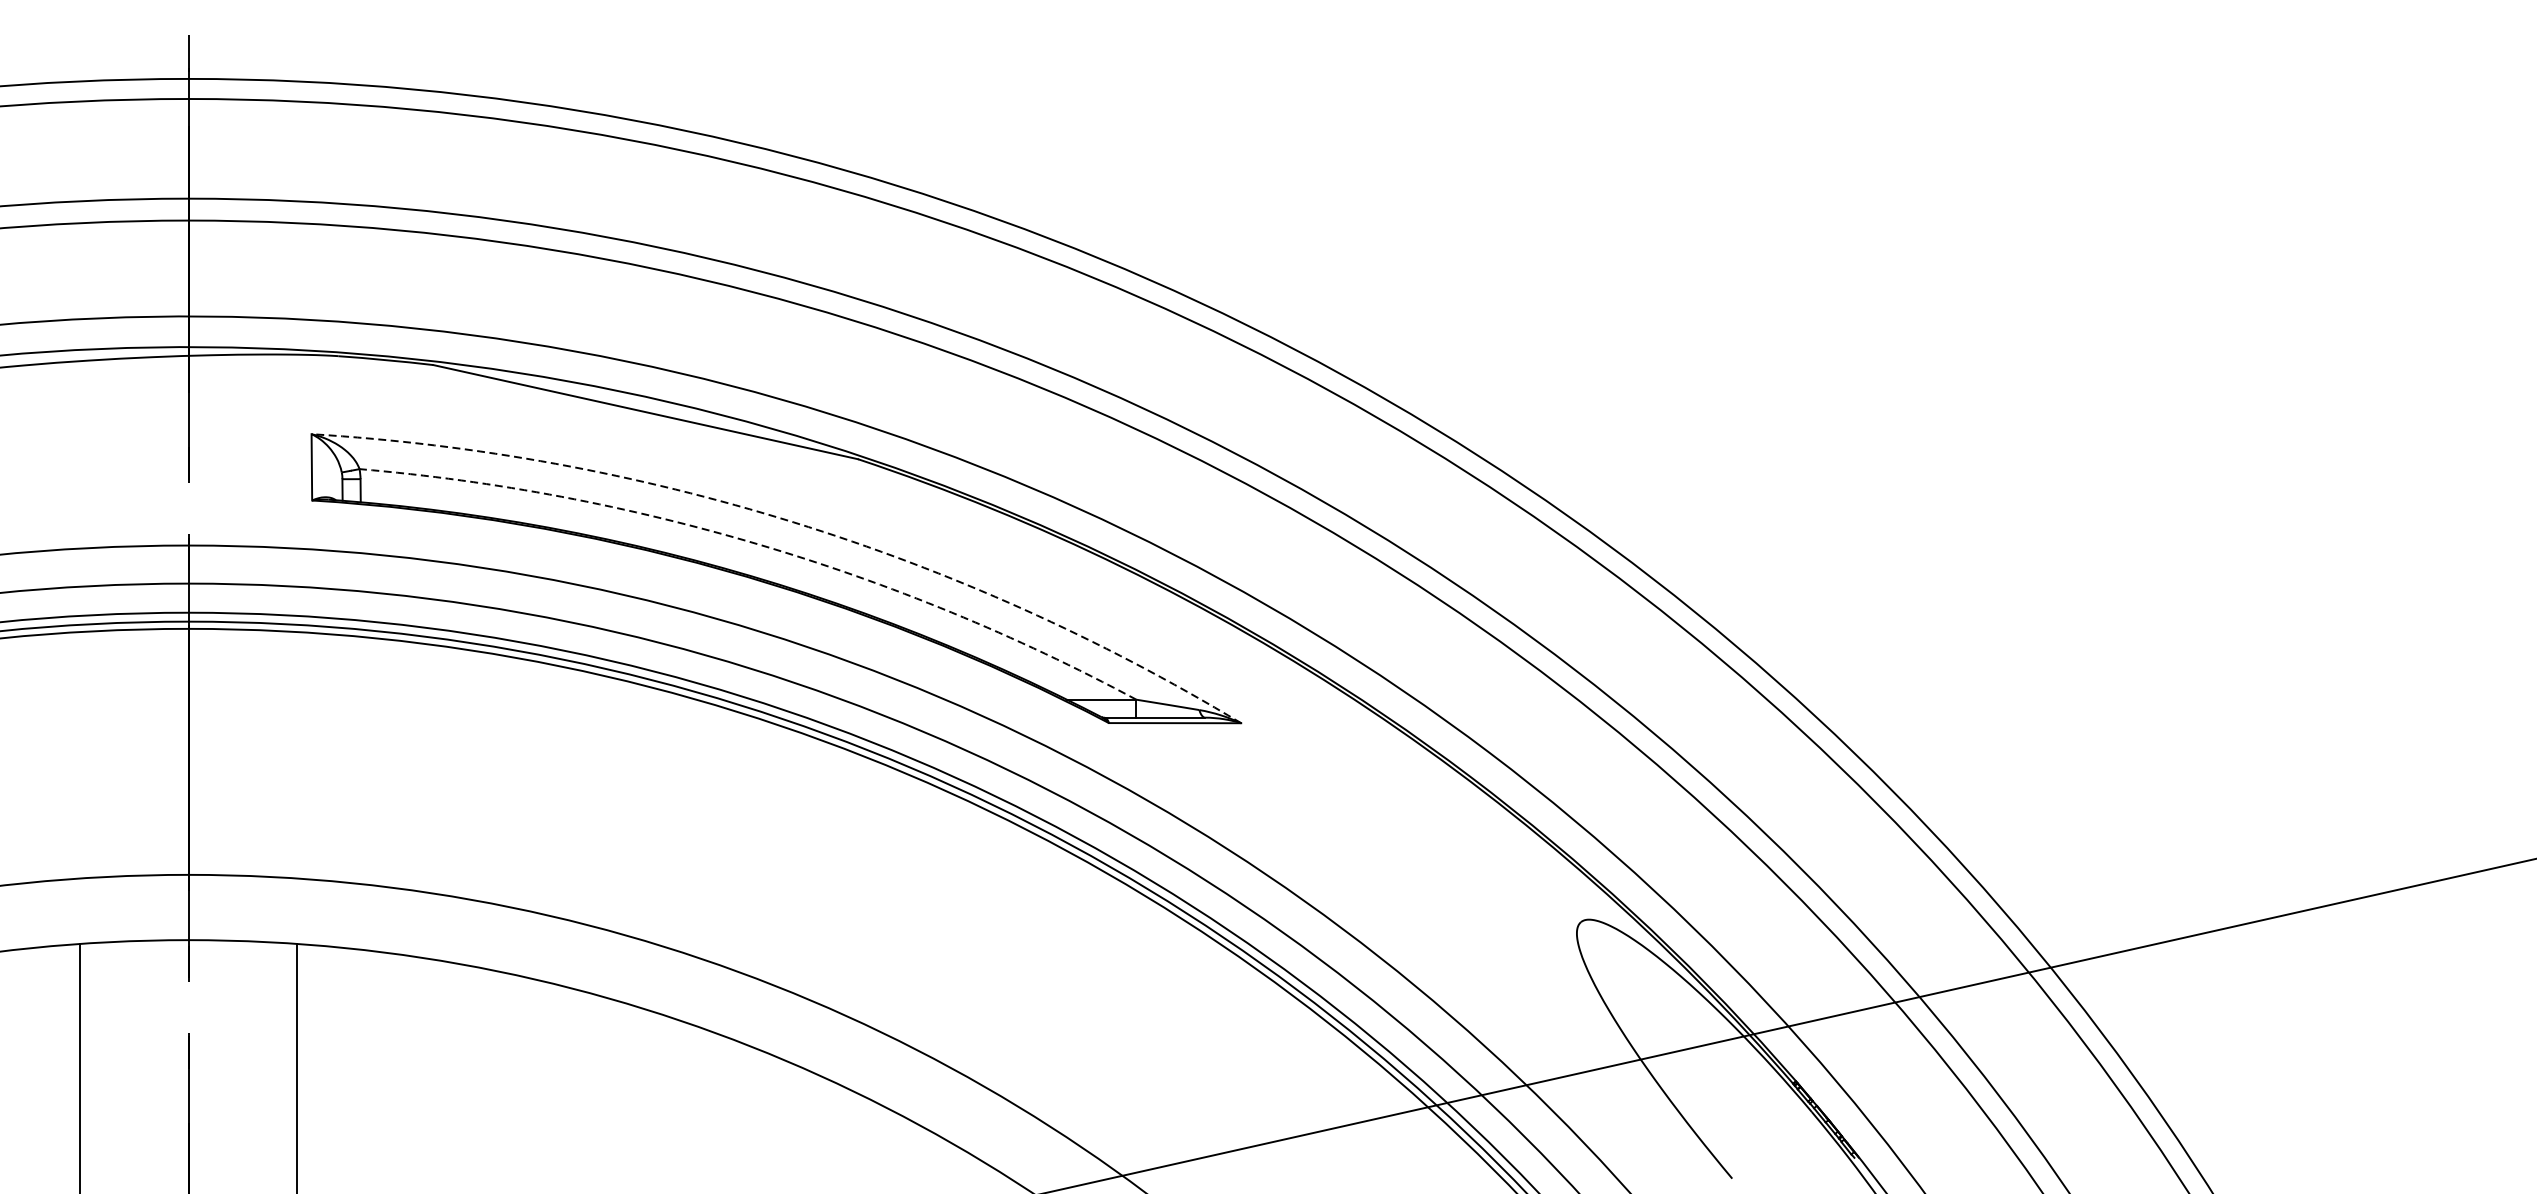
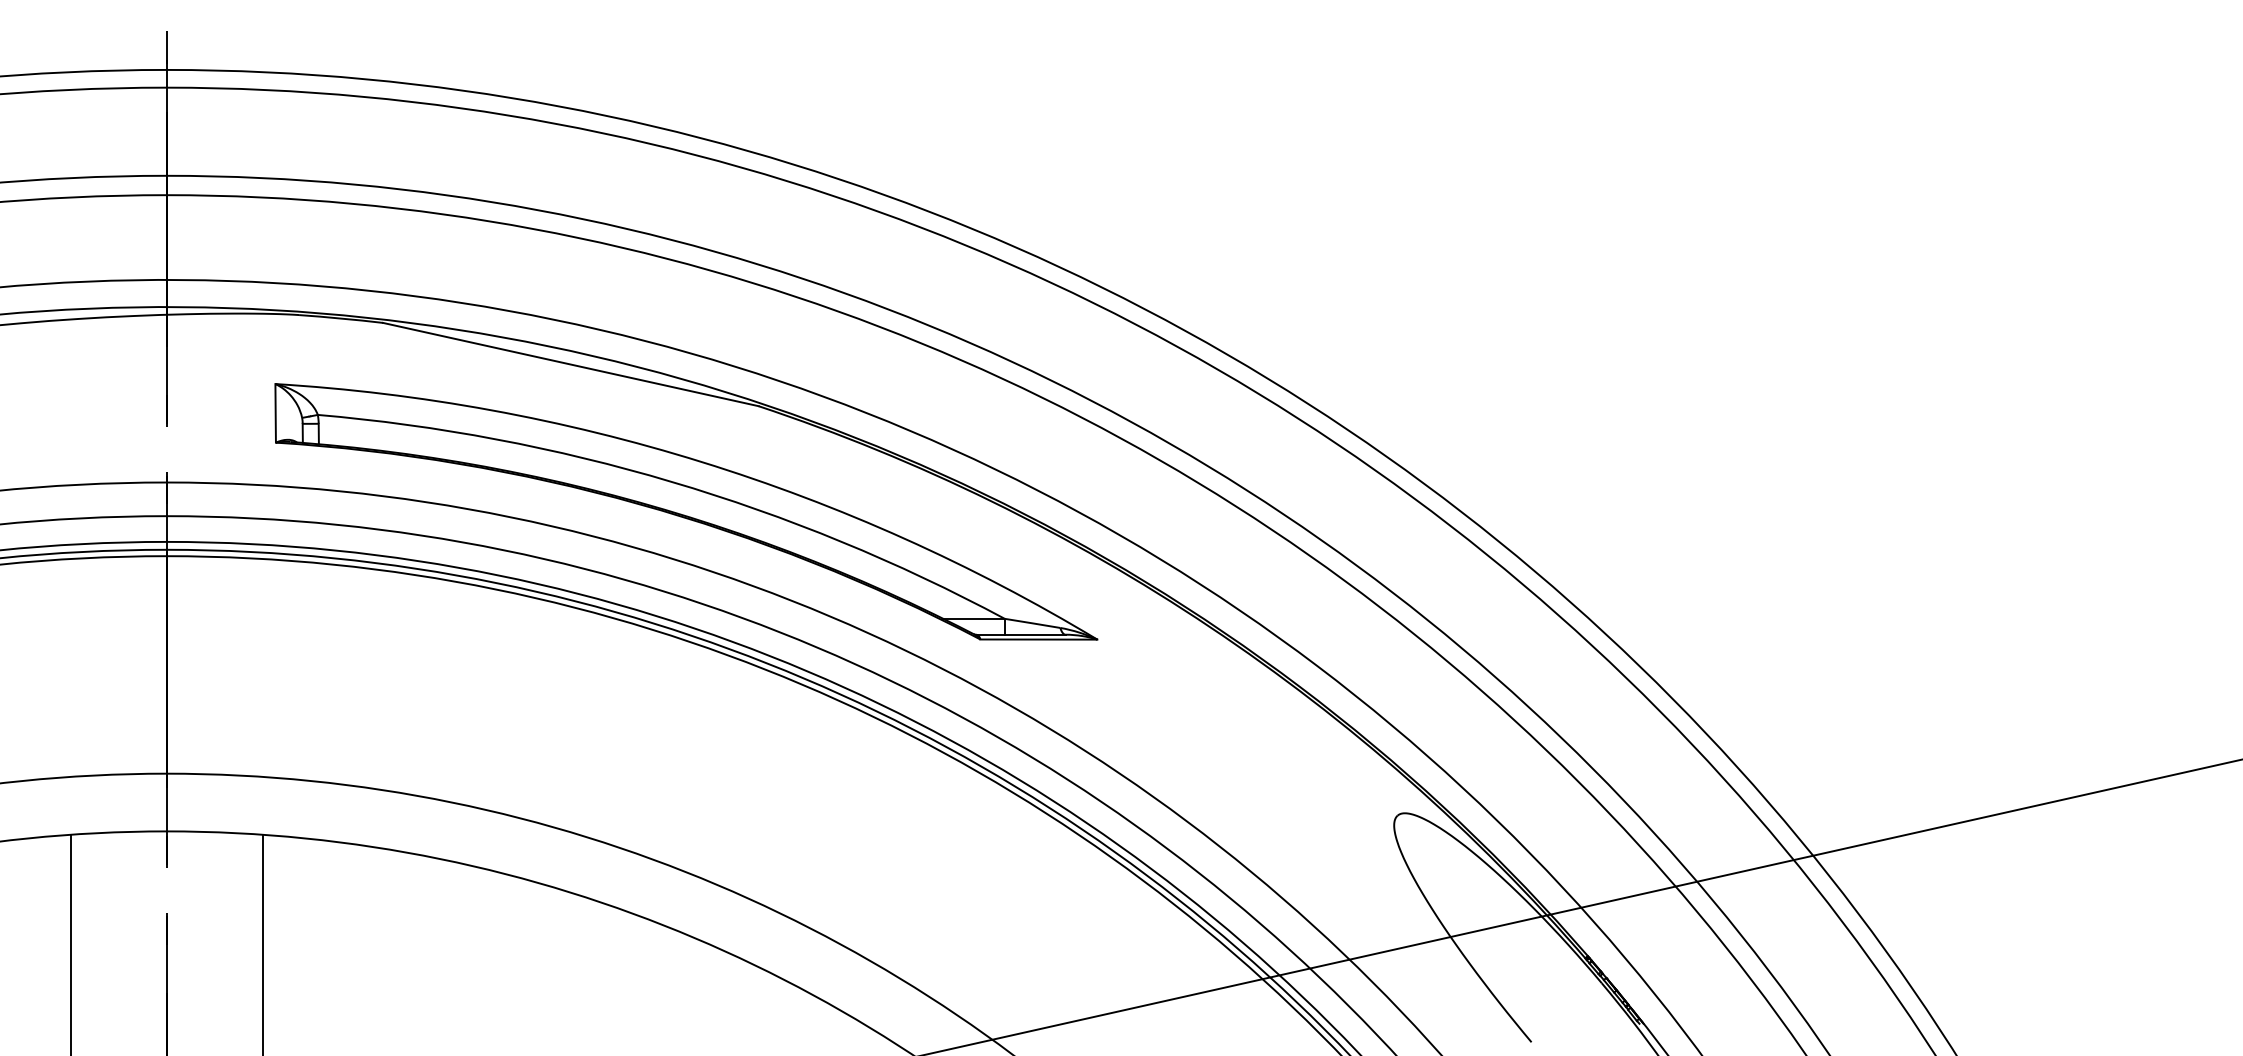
arc: (793, 522) -> (701, 462), dashed -> solid
arc: (759, 544) -> (671, 481), dashed -> solid

